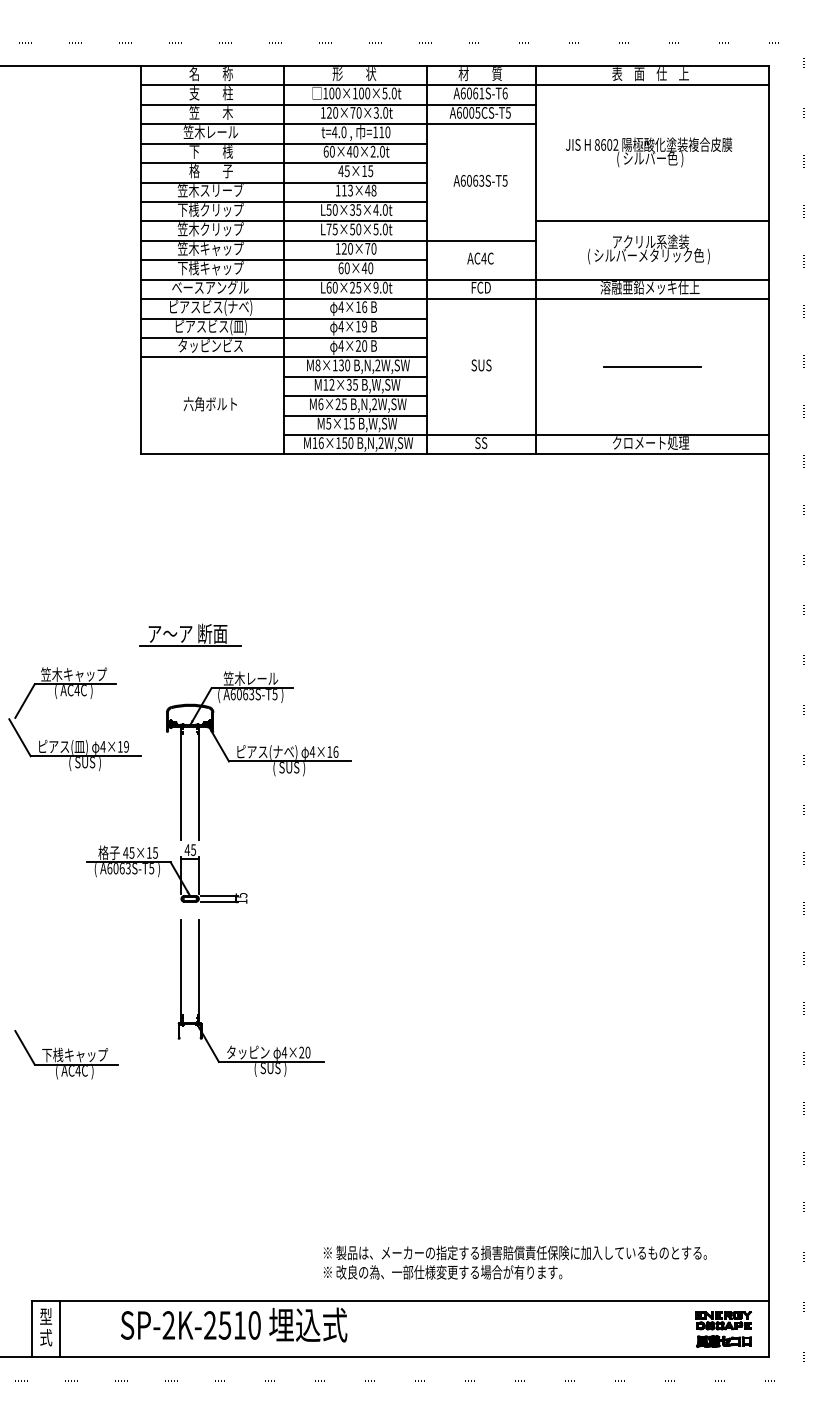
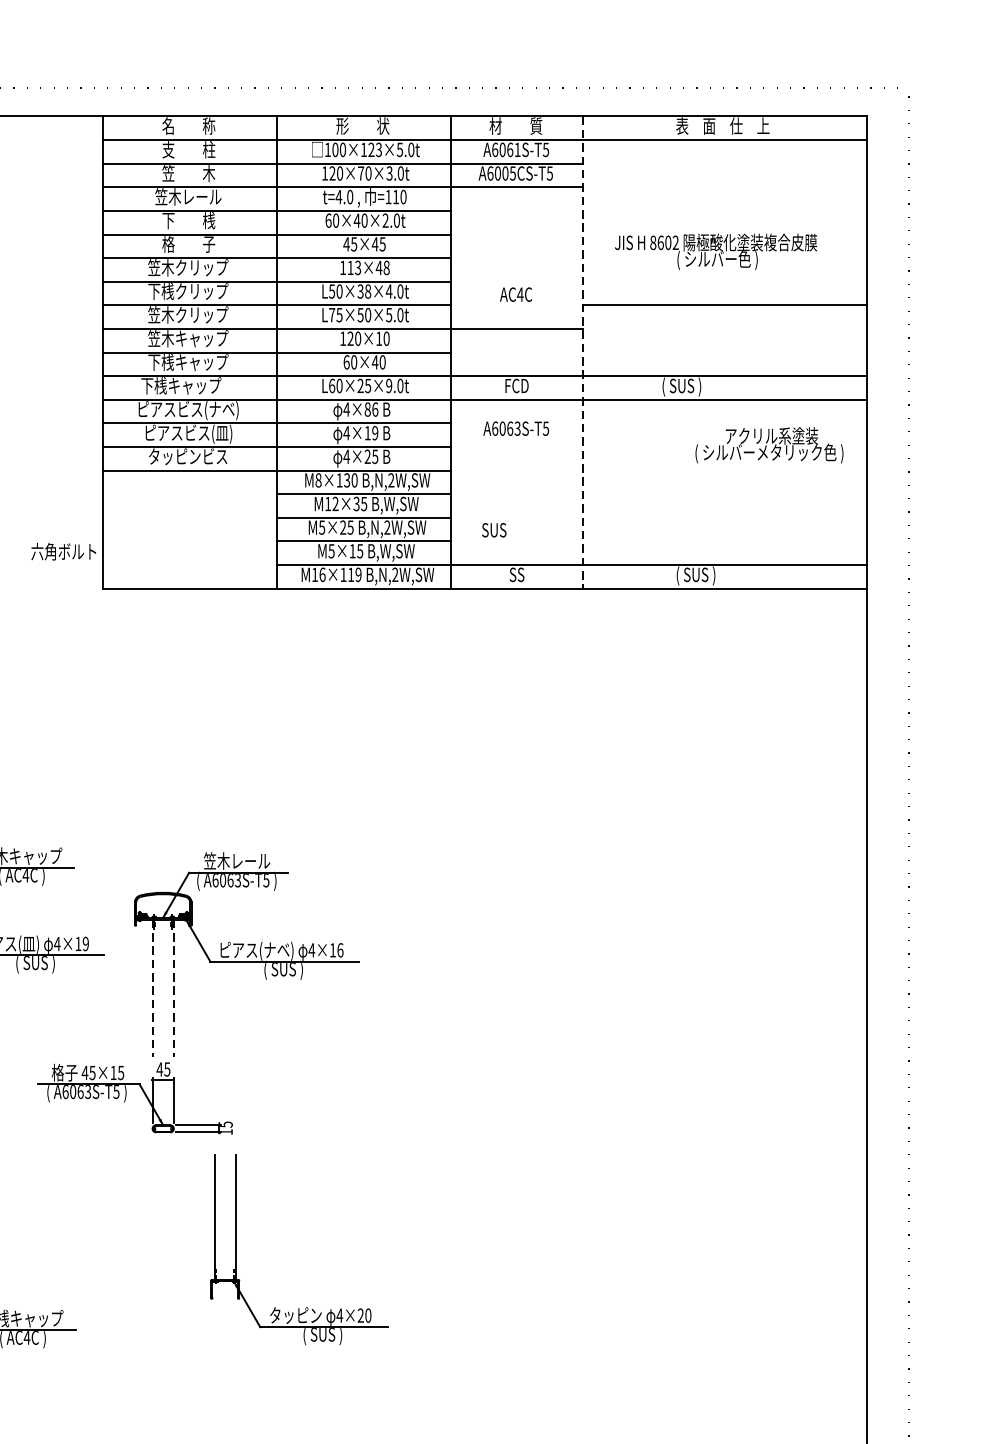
text: (364, 93) -> (375, 149), 100×100×5.0t -> 100×123×5.0t
text: (504, 93) -> (545, 149), A6061S-T6 -> A6061S-T5
text: (649, 152) -> (716, 252), moved
text: (364, 170) -> (375, 243), 45×15 -> 45×45
text: (480, 180) -> (516, 428), moved
text: (221, 190) -> (201, 267), 笠木スリーブ -> 笠木クリップ
text: (358, 209) -> (367, 290), L50×35×4.0t -> L50×38×4.0t
text: (367, 248) -> (378, 338), 120×70 -> 120×10
text: (648, 249) -> (768, 445), moved
text: (480, 258) -> (516, 294), moved
line: (535, 260) -> (582, 352), solid -> dashed
text: (210, 287) -> (187, 385), ベースアングル -> 下桟キャップ
text: (649, 288) -> (721, 386), 溶融亜鉛メッキ仕上 -> ( SUS )
text: (358, 307) -> (367, 410), 4×16 -> 4×86
text: (364, 345) -> (375, 456), 4×20 -> 4×25
text: (481, 365) -> (494, 530), moved
line: (652, 366) -> (725, 481), removed
text: (209, 403) -> (62, 550), moved
text: (320, 404) -> (321, 527), M6×25 -> M5×25
text: (347, 443) -> (354, 575), M16×150 -> M16×119
text: (650, 443) -> (722, 575), クロメート処理 -> ( SUS )
part: (190, 634) -> (163, 807), removed
line: (181, 783) -> (152, 988), solid -> dashed
line: (198, 783) -> (173, 988), solid -> dashed
part: (257, 1045) -> (307, 1306), moved

